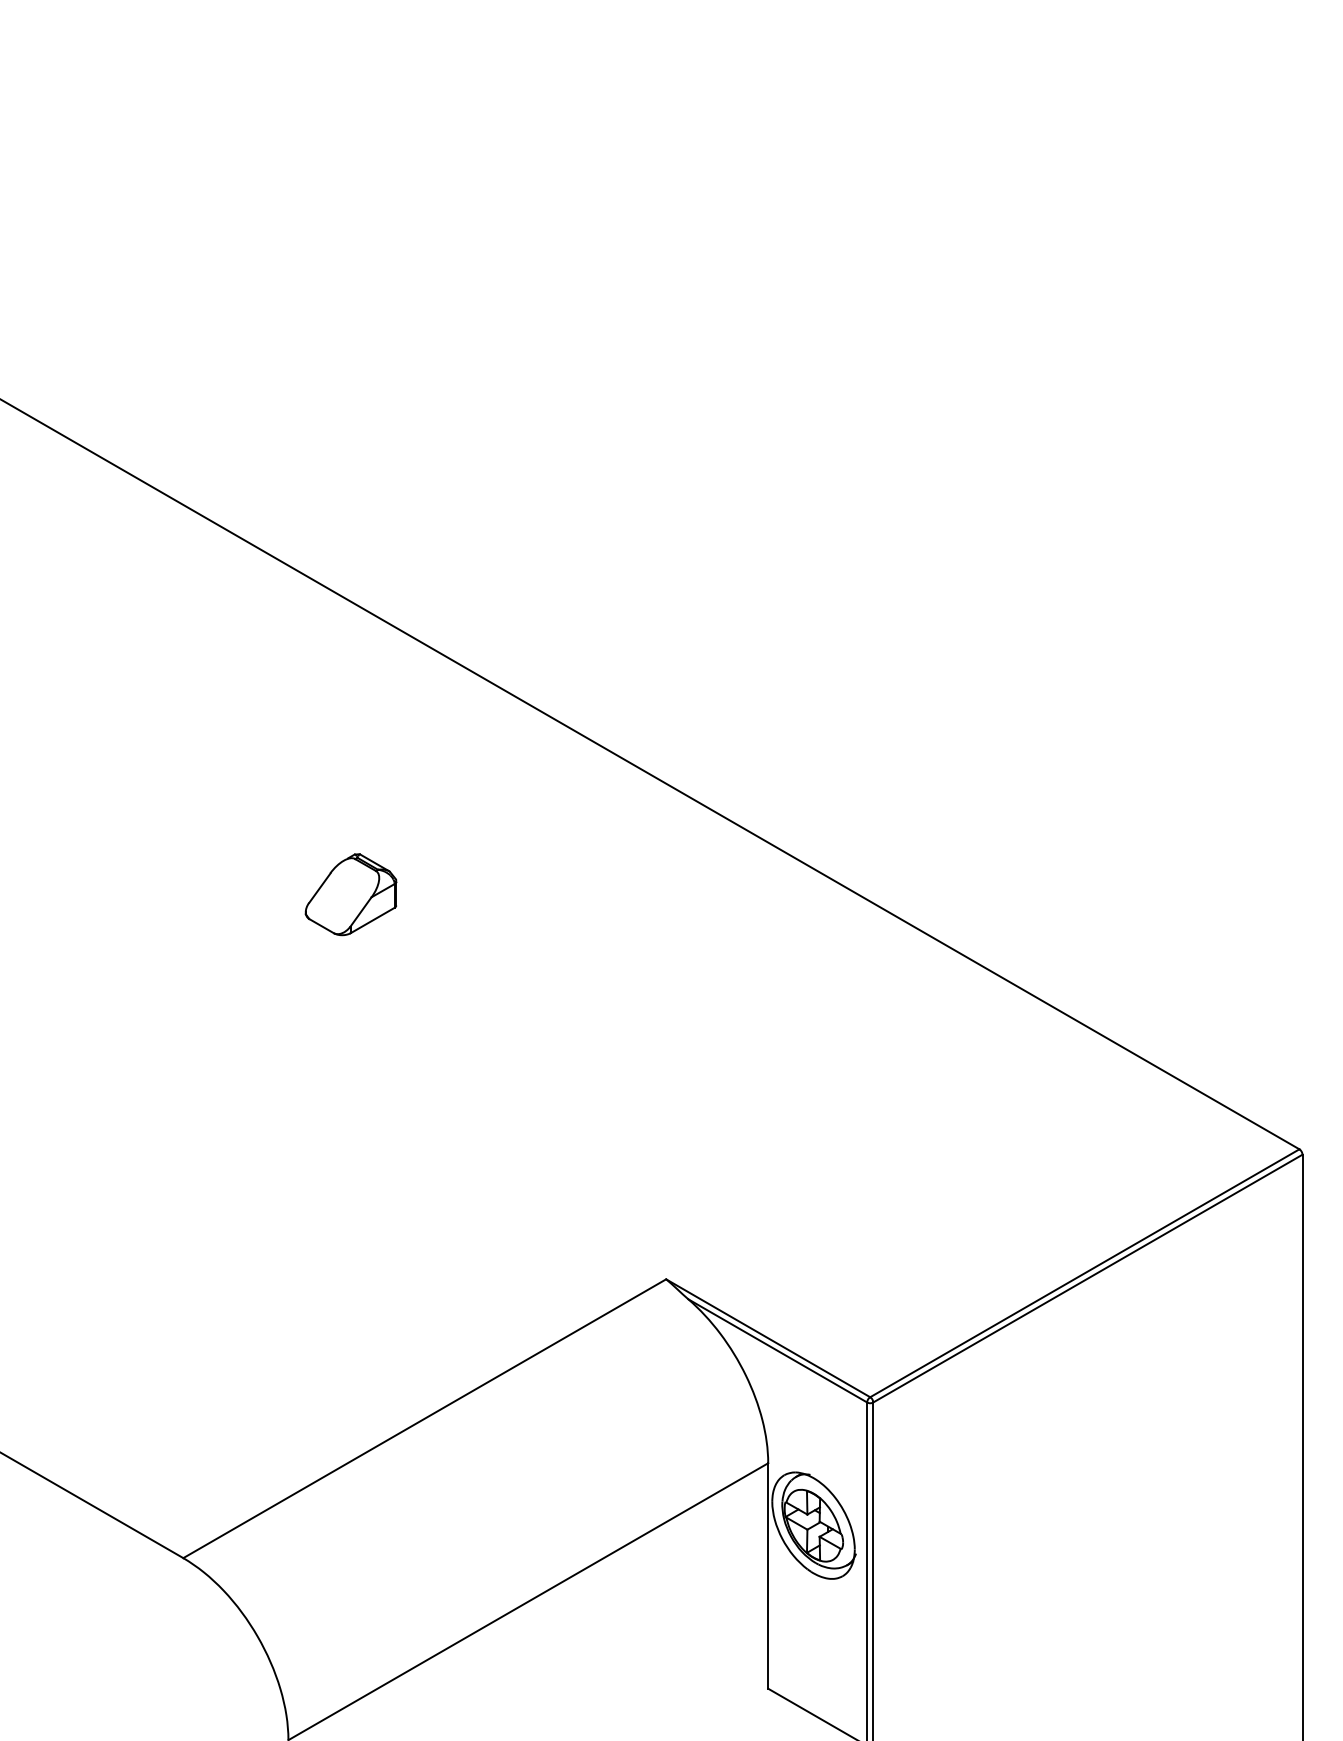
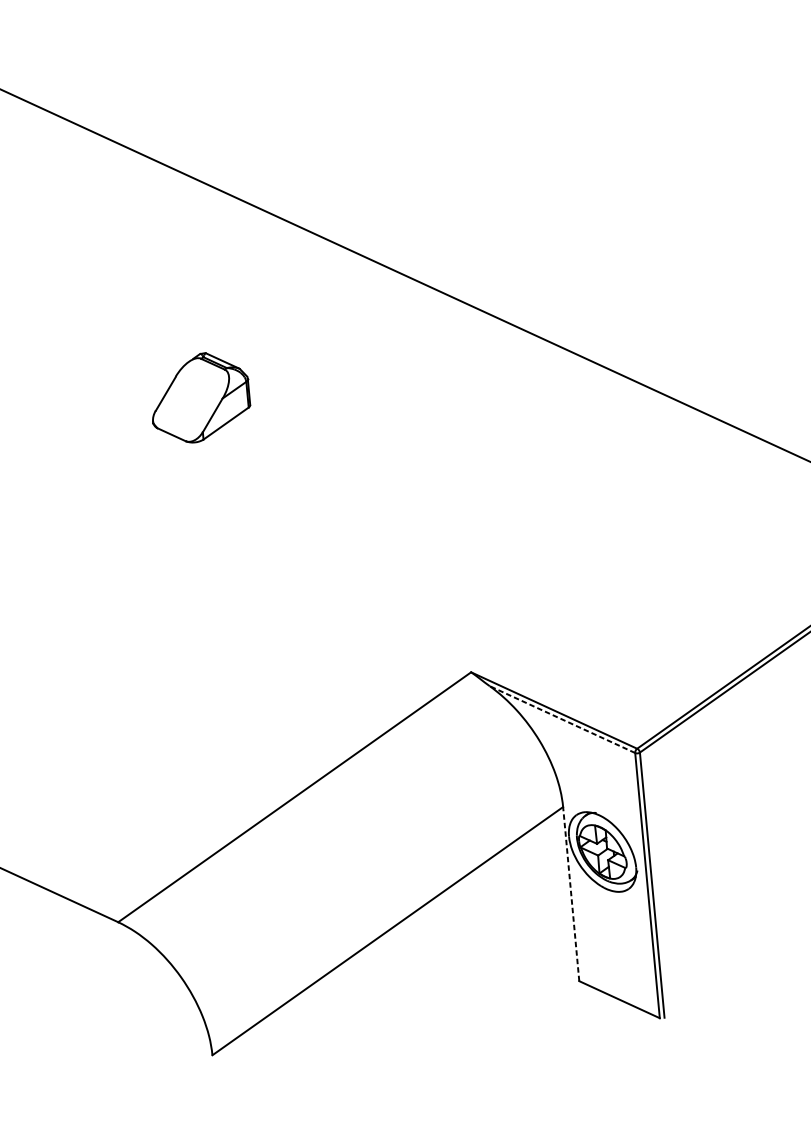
part: (350, 894) -> (199, 397), size x1.4
line: (777, 1350) -> (562, 719), solid -> dashed
line: (768, 1575) -> (571, 893), solid -> dashed

